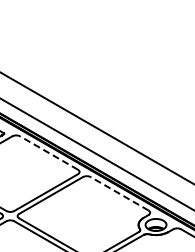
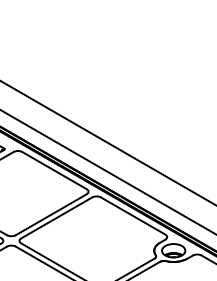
line: (48, 152) -> (53, 170), dashed -> solid
line: (119, 193) -> (133, 215), dashed -> solid

